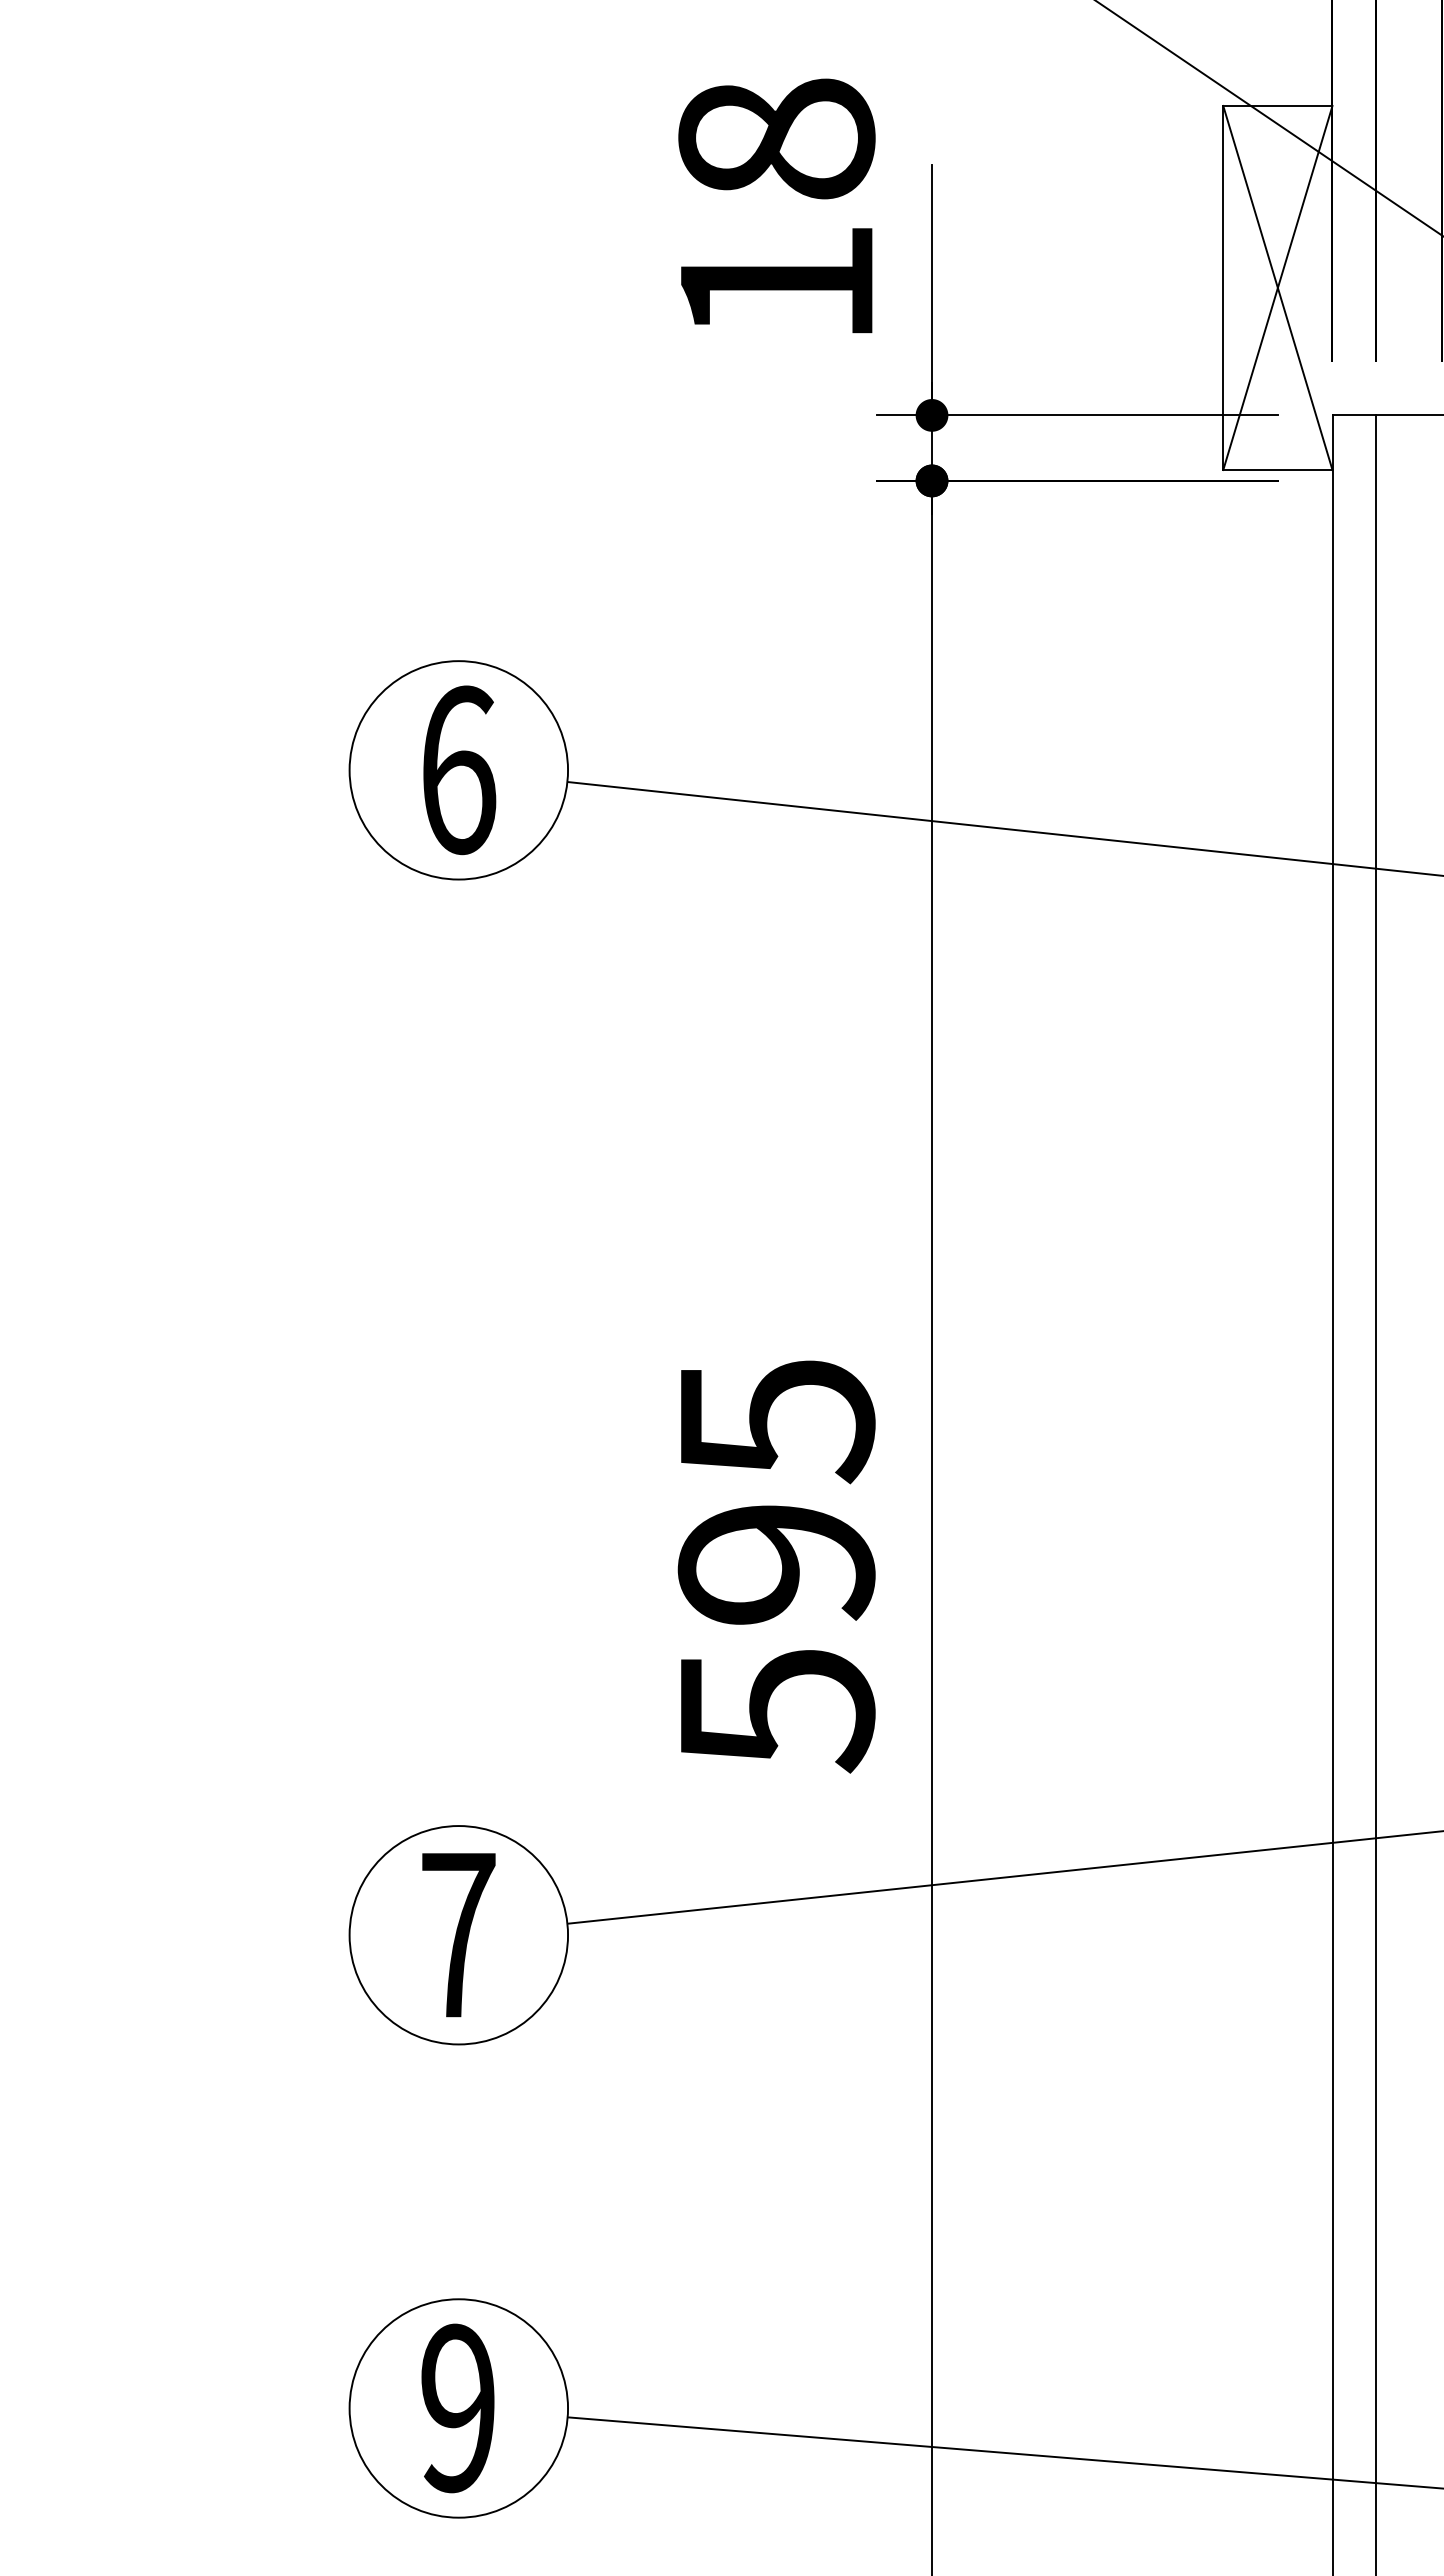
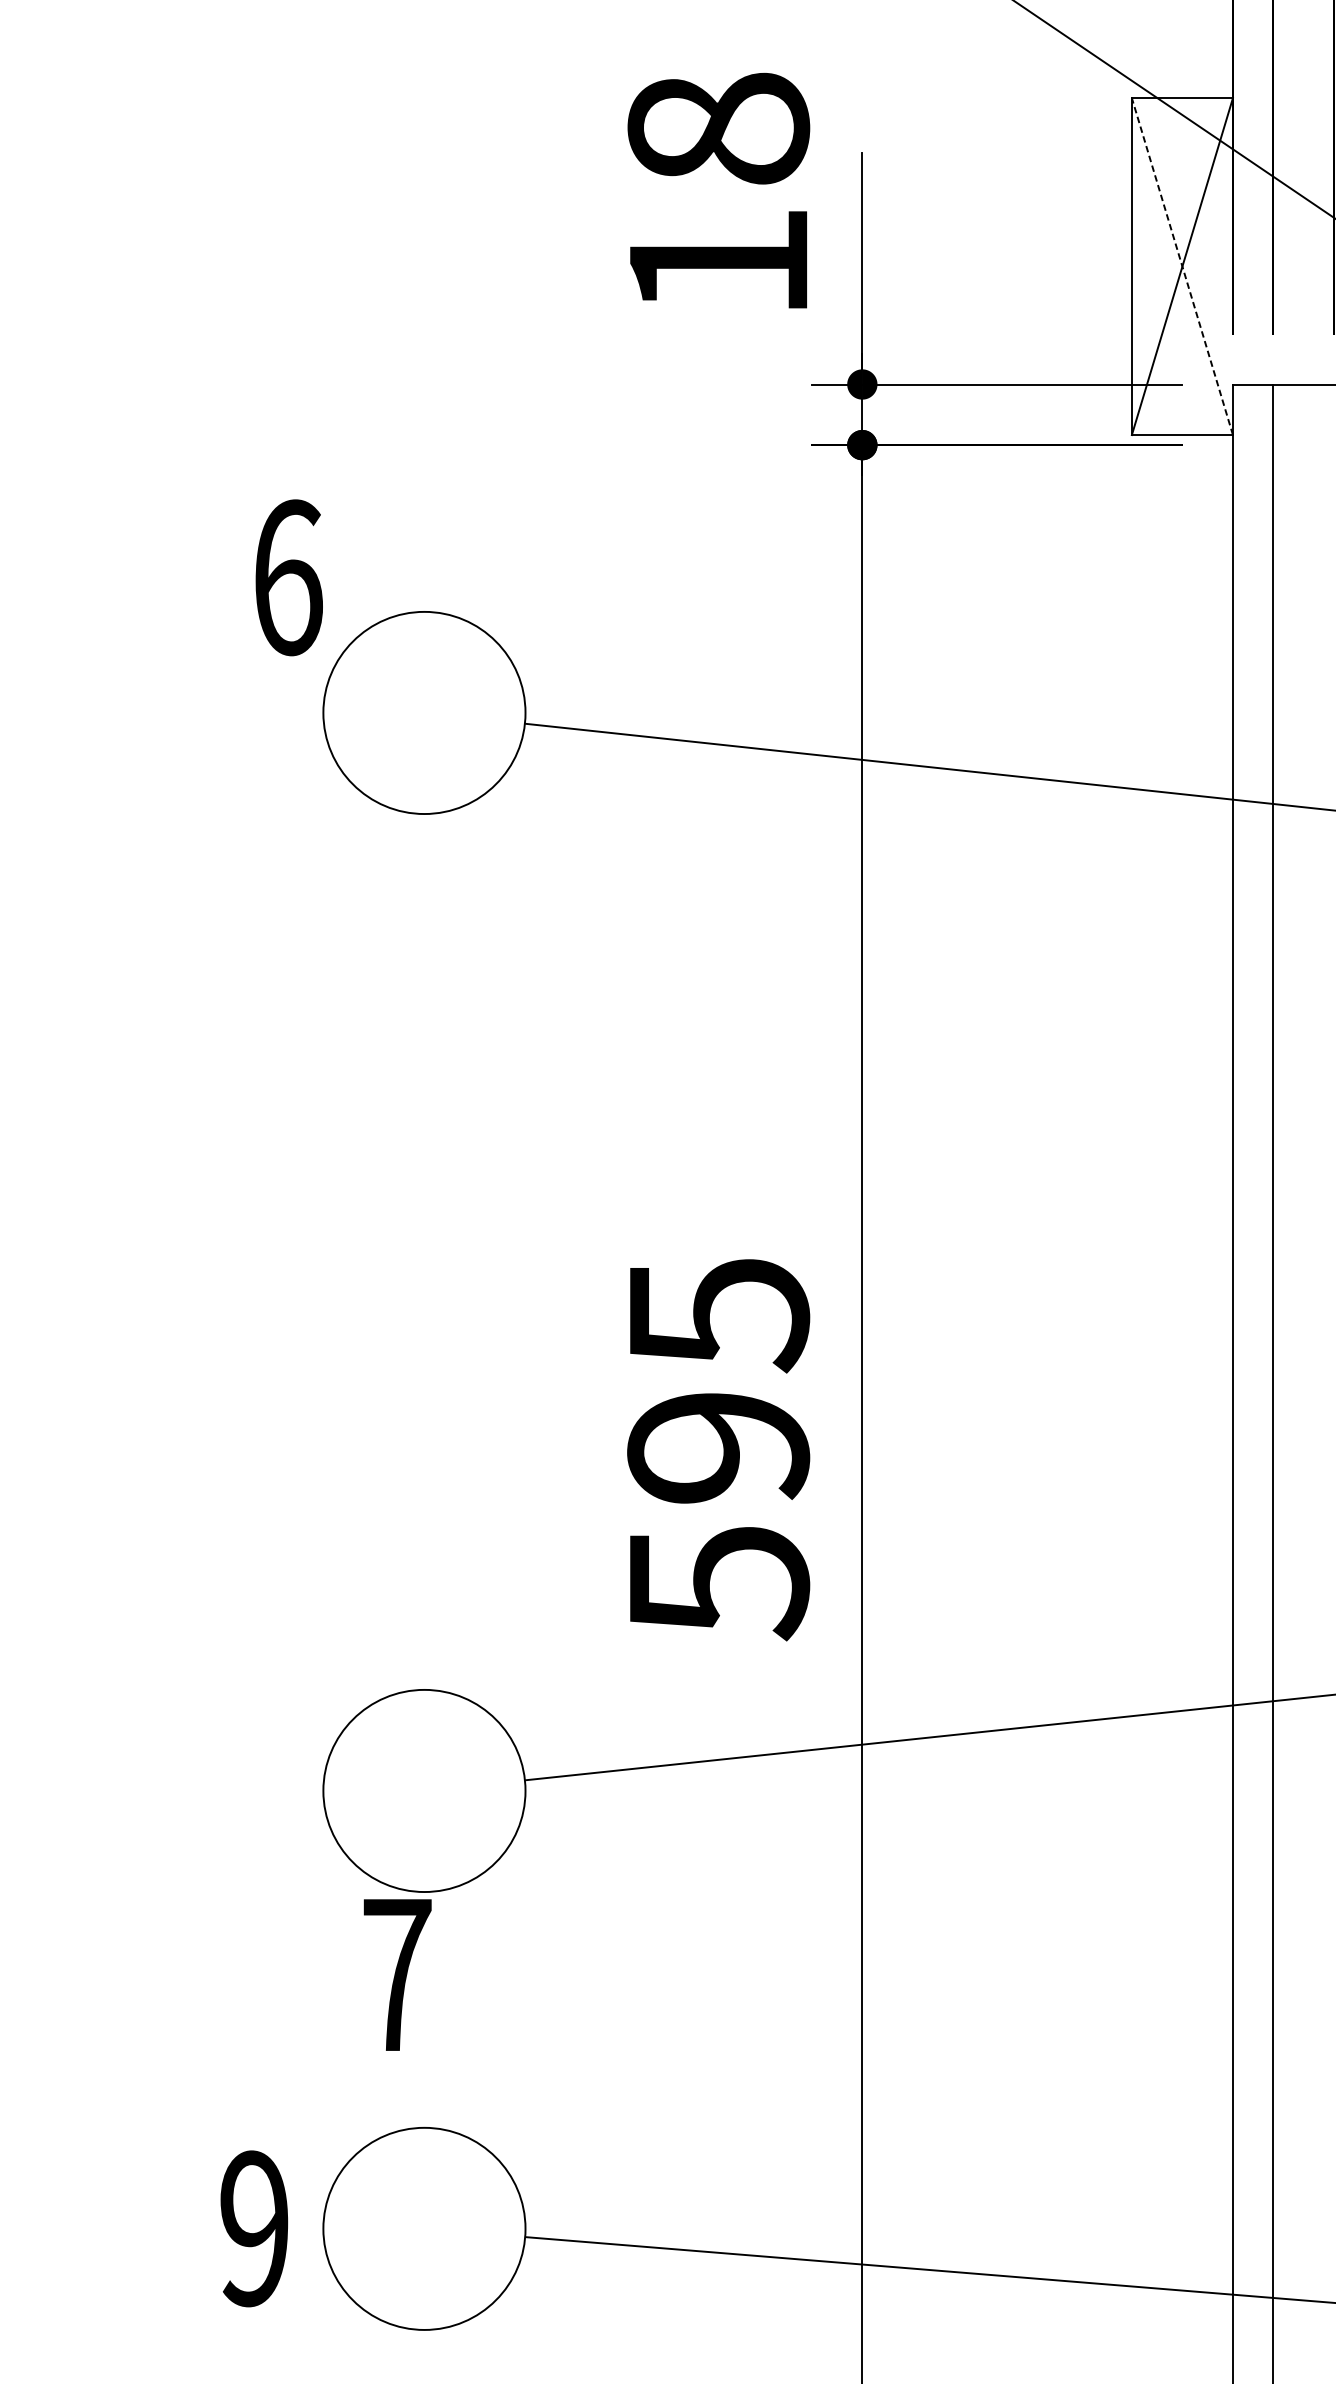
line: (1277, 287) -> (1182, 266), solid -> dashed
text: (459, 770) -> (289, 577), moved
text: (458, 1935) -> (397, 1975), moved
text: (457, 2408) -> (253, 2228), moved

